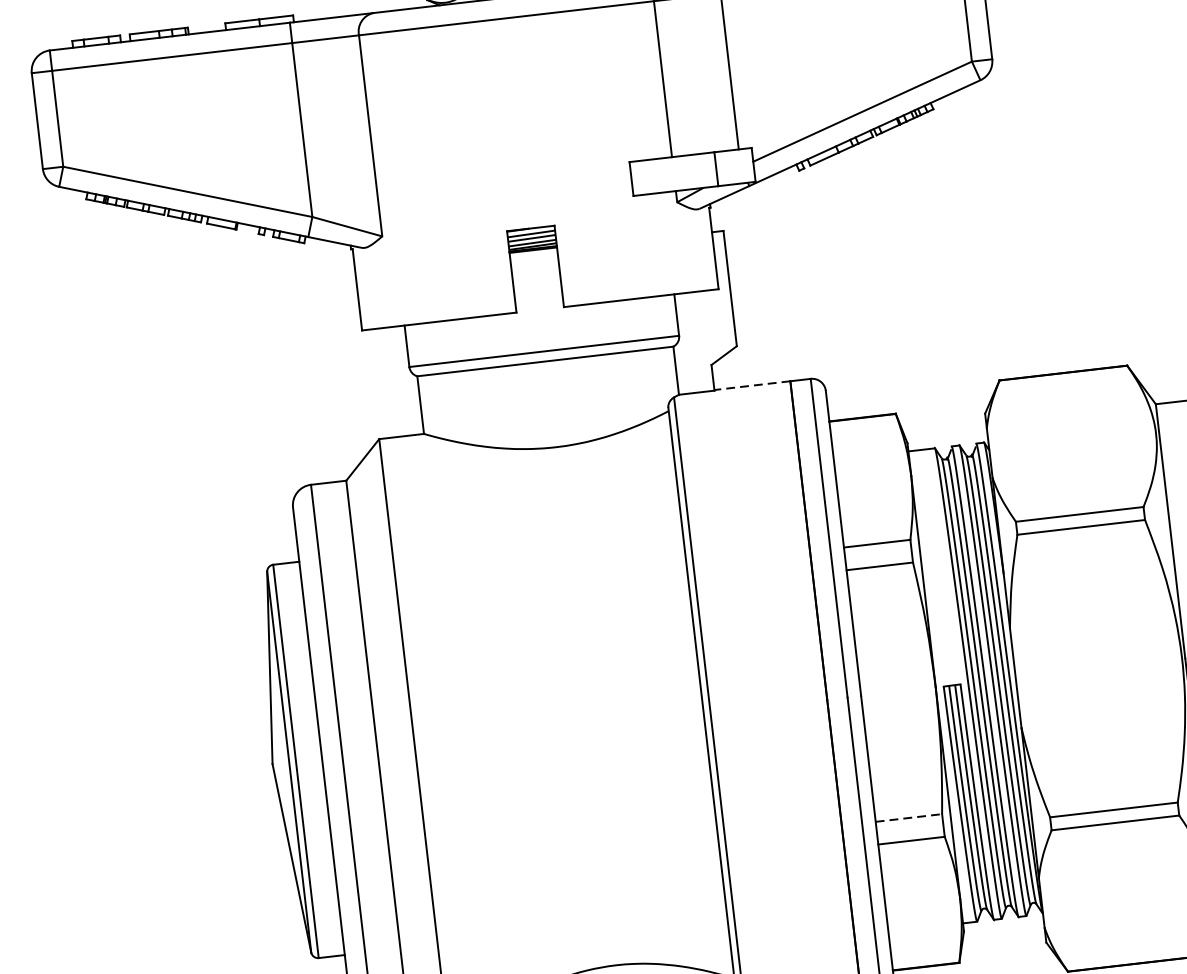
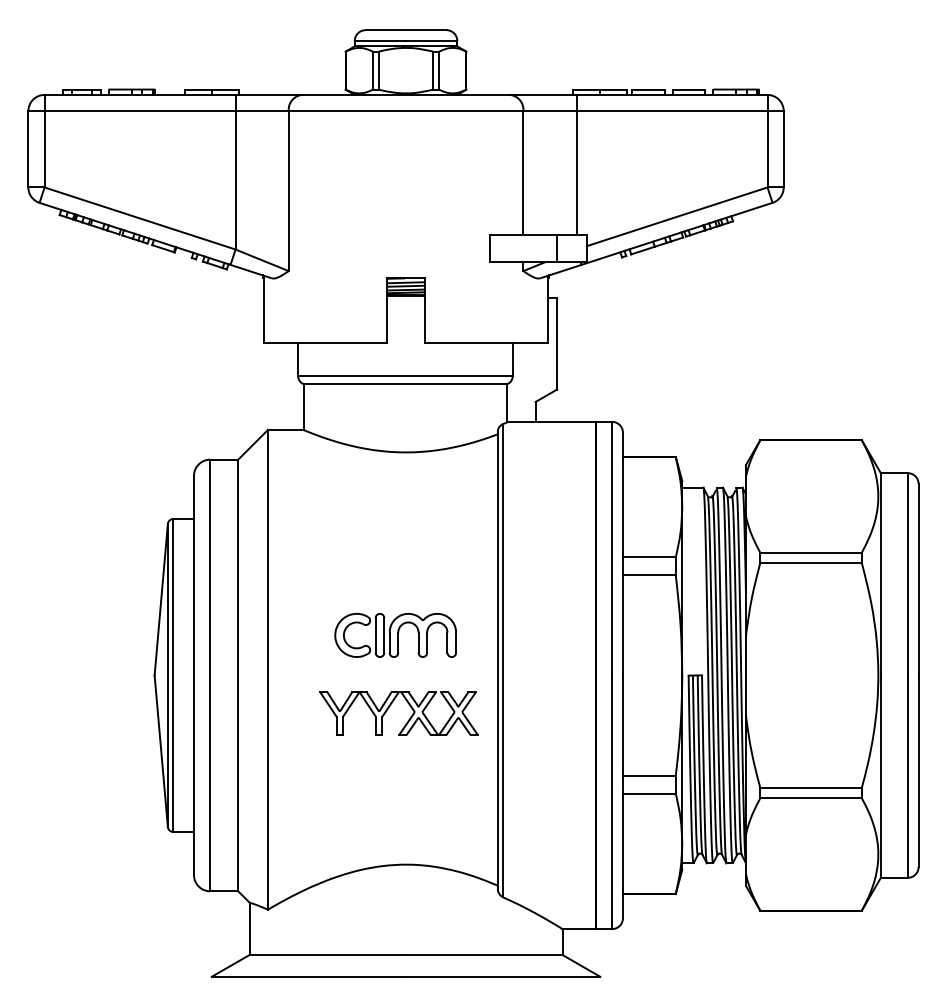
line: (752, 385) -> (565, 421), dashed -> solid
part: (569, 678) -> (395, 635), added
part: (573, 768) -> (390, 706), added
line: (909, 817) -> (649, 775), dashed -> solid

